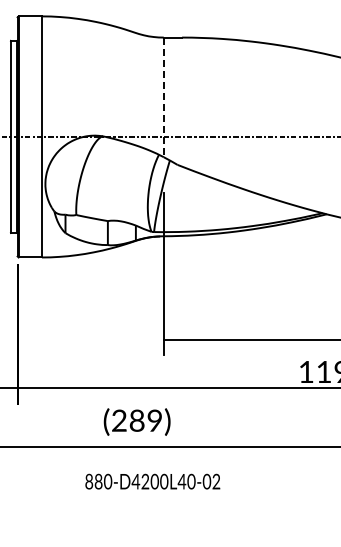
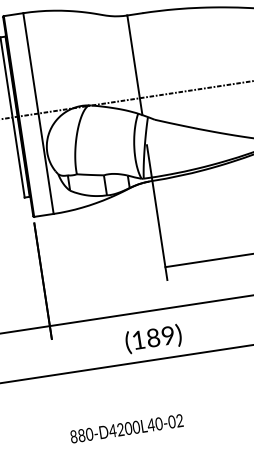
line: (163, 97) -> (134, 65), dashed -> solid
text: (119, 420) -> (138, 339), (289) -> (189)
text: (152, 481) -> (126, 428), moved

